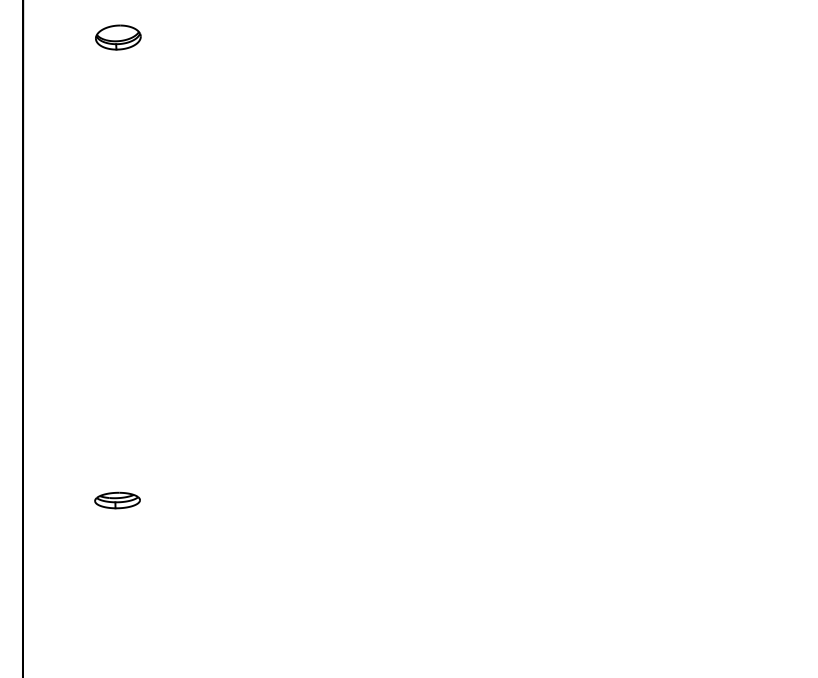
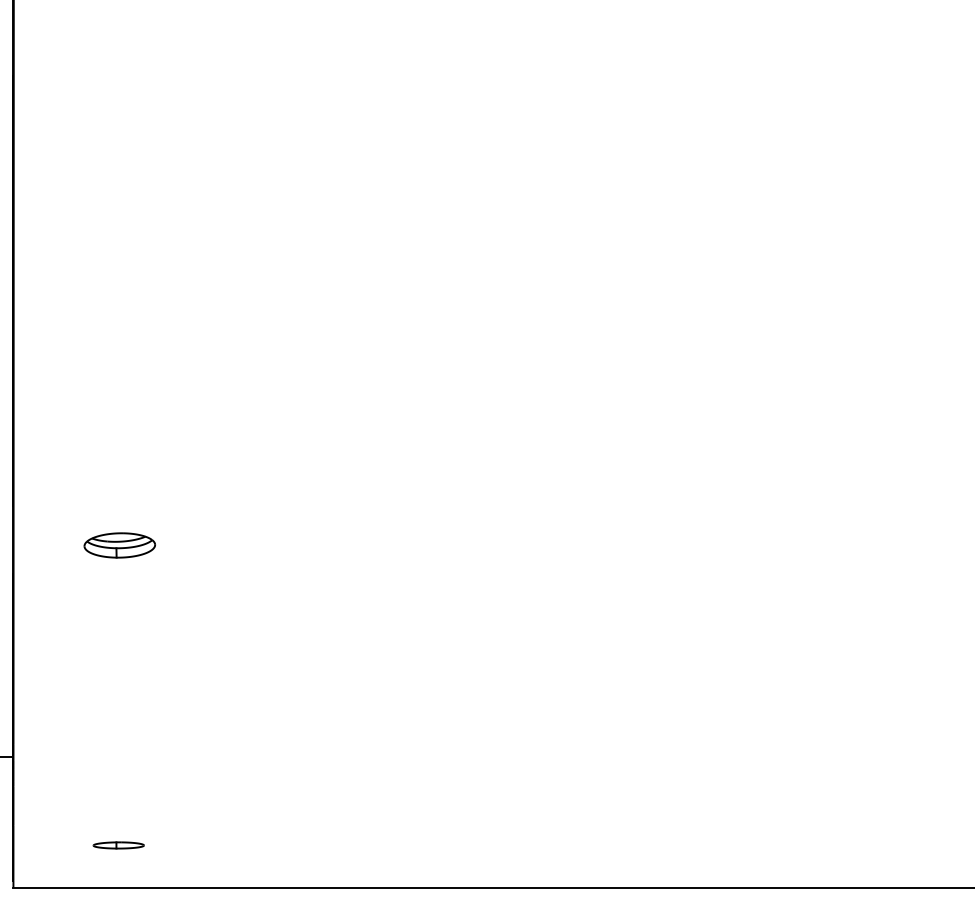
part: (118, 37) -> (120, 25), removed
part: (117, 500) -> (119, 545), size x1.4

